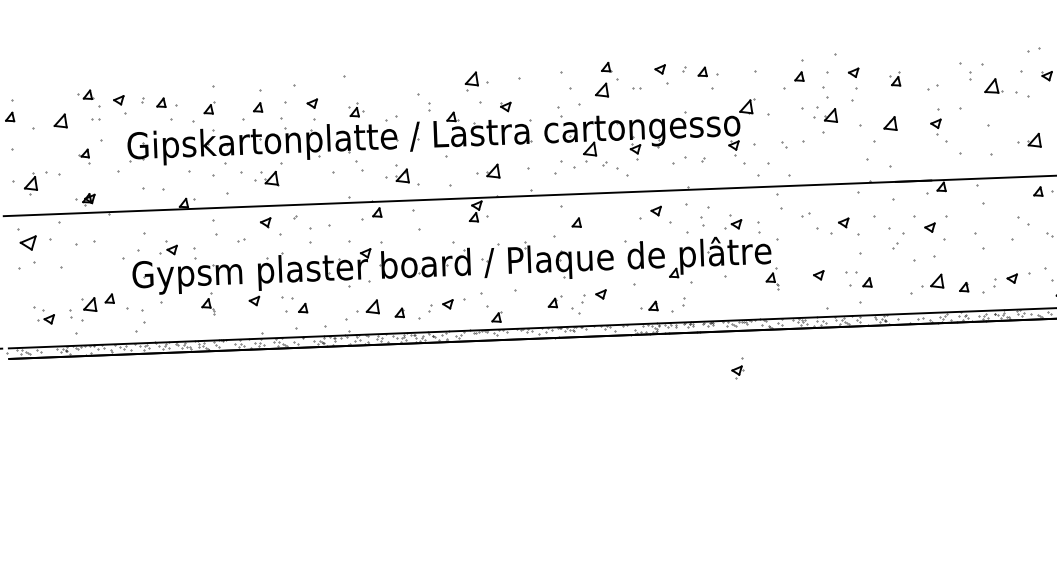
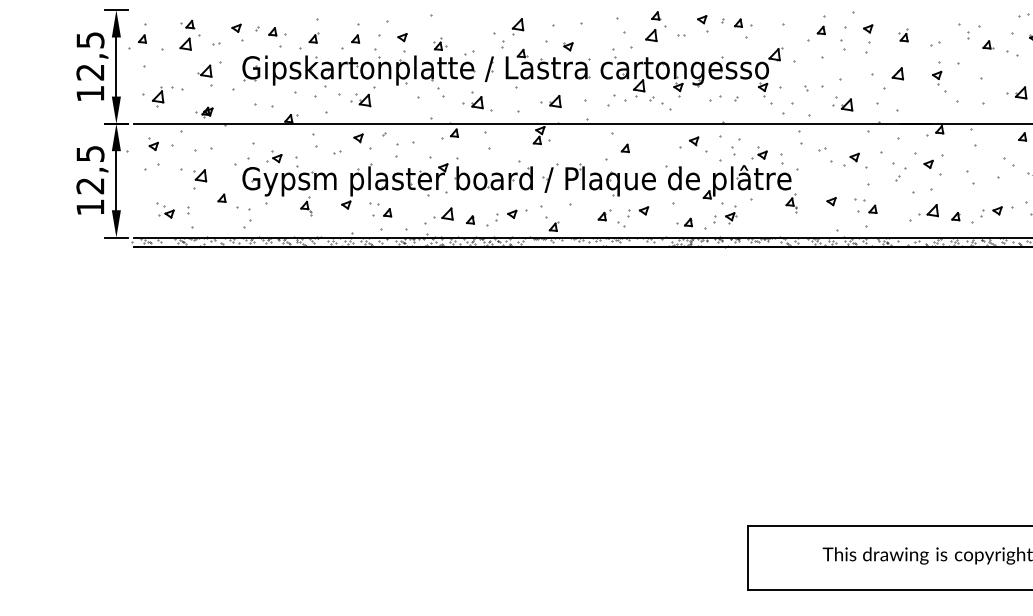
part: (471, 81) -> (517, 26), moved
part: (994, 85) -> (988, 44), size x0.62
part: (88, 99) -> (190, 28), moved
part: (825, 114) -> (842, 103), moved
part: (83, 156) -> (204, 75), size x1.67
part: (27, 238) -> (153, 143), size x0.62
part: (89, 309) -> (200, 179), moved
part: (738, 368) -> (731, 214), moved

